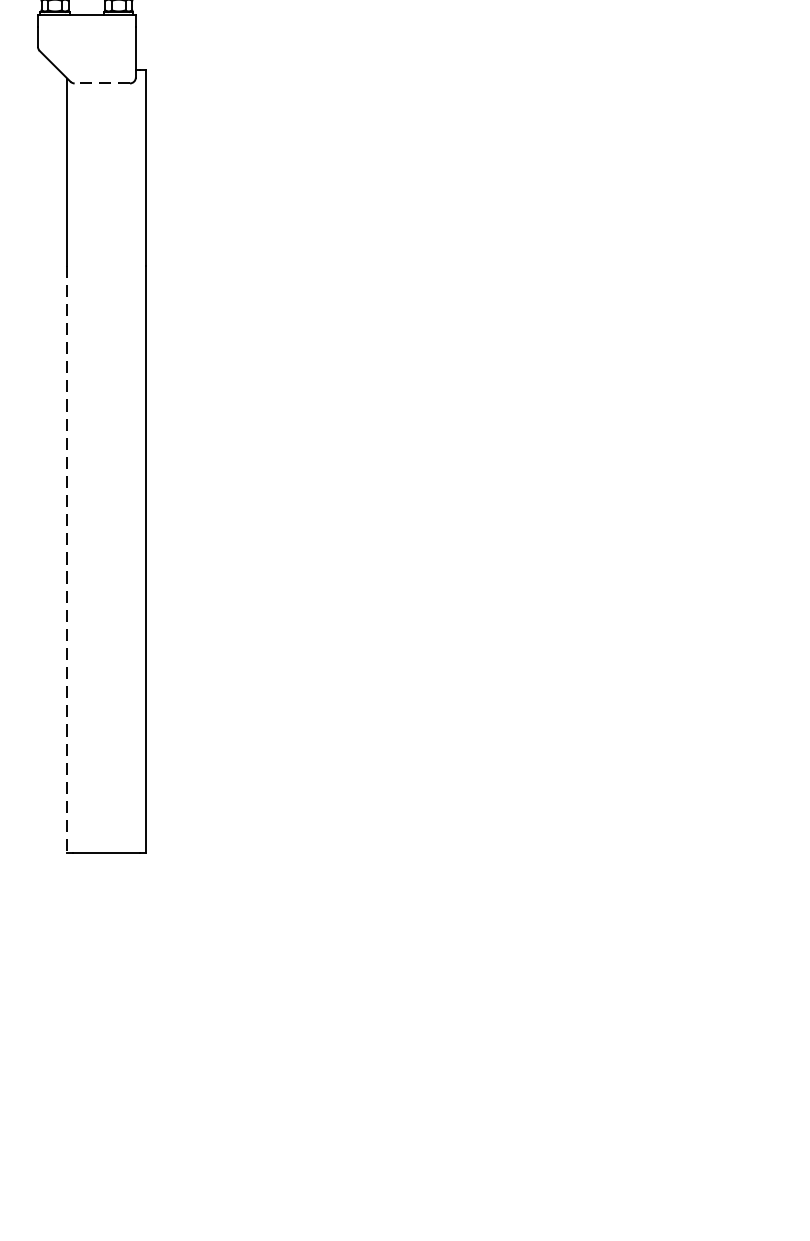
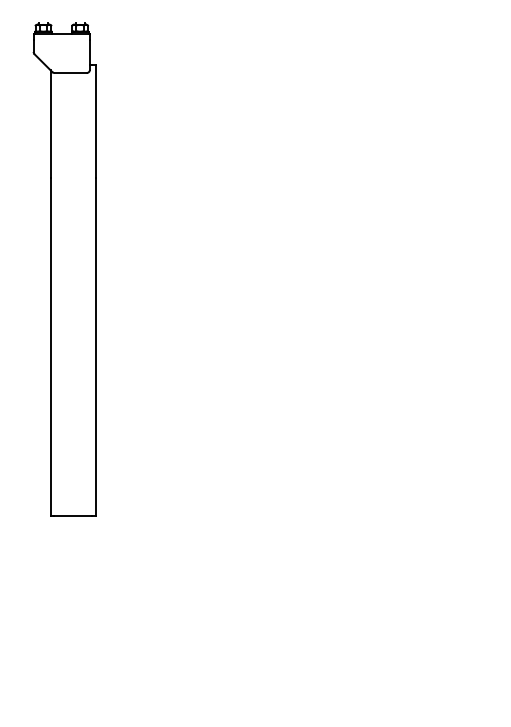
line: (101, 84) -> (70, 73), dashed -> solid
line: (67, 560) -> (50, 347), dashed -> solid

